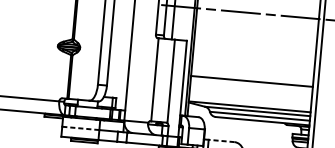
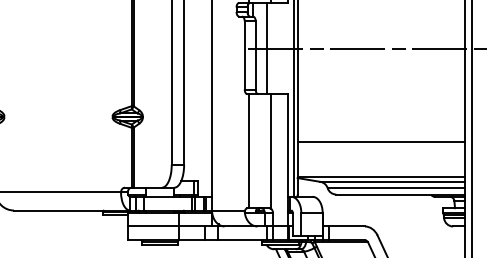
line: (81, 128) -> (154, 226), dashed -> solid
line: (221, 141) -> (347, 226), dashed -> solid

